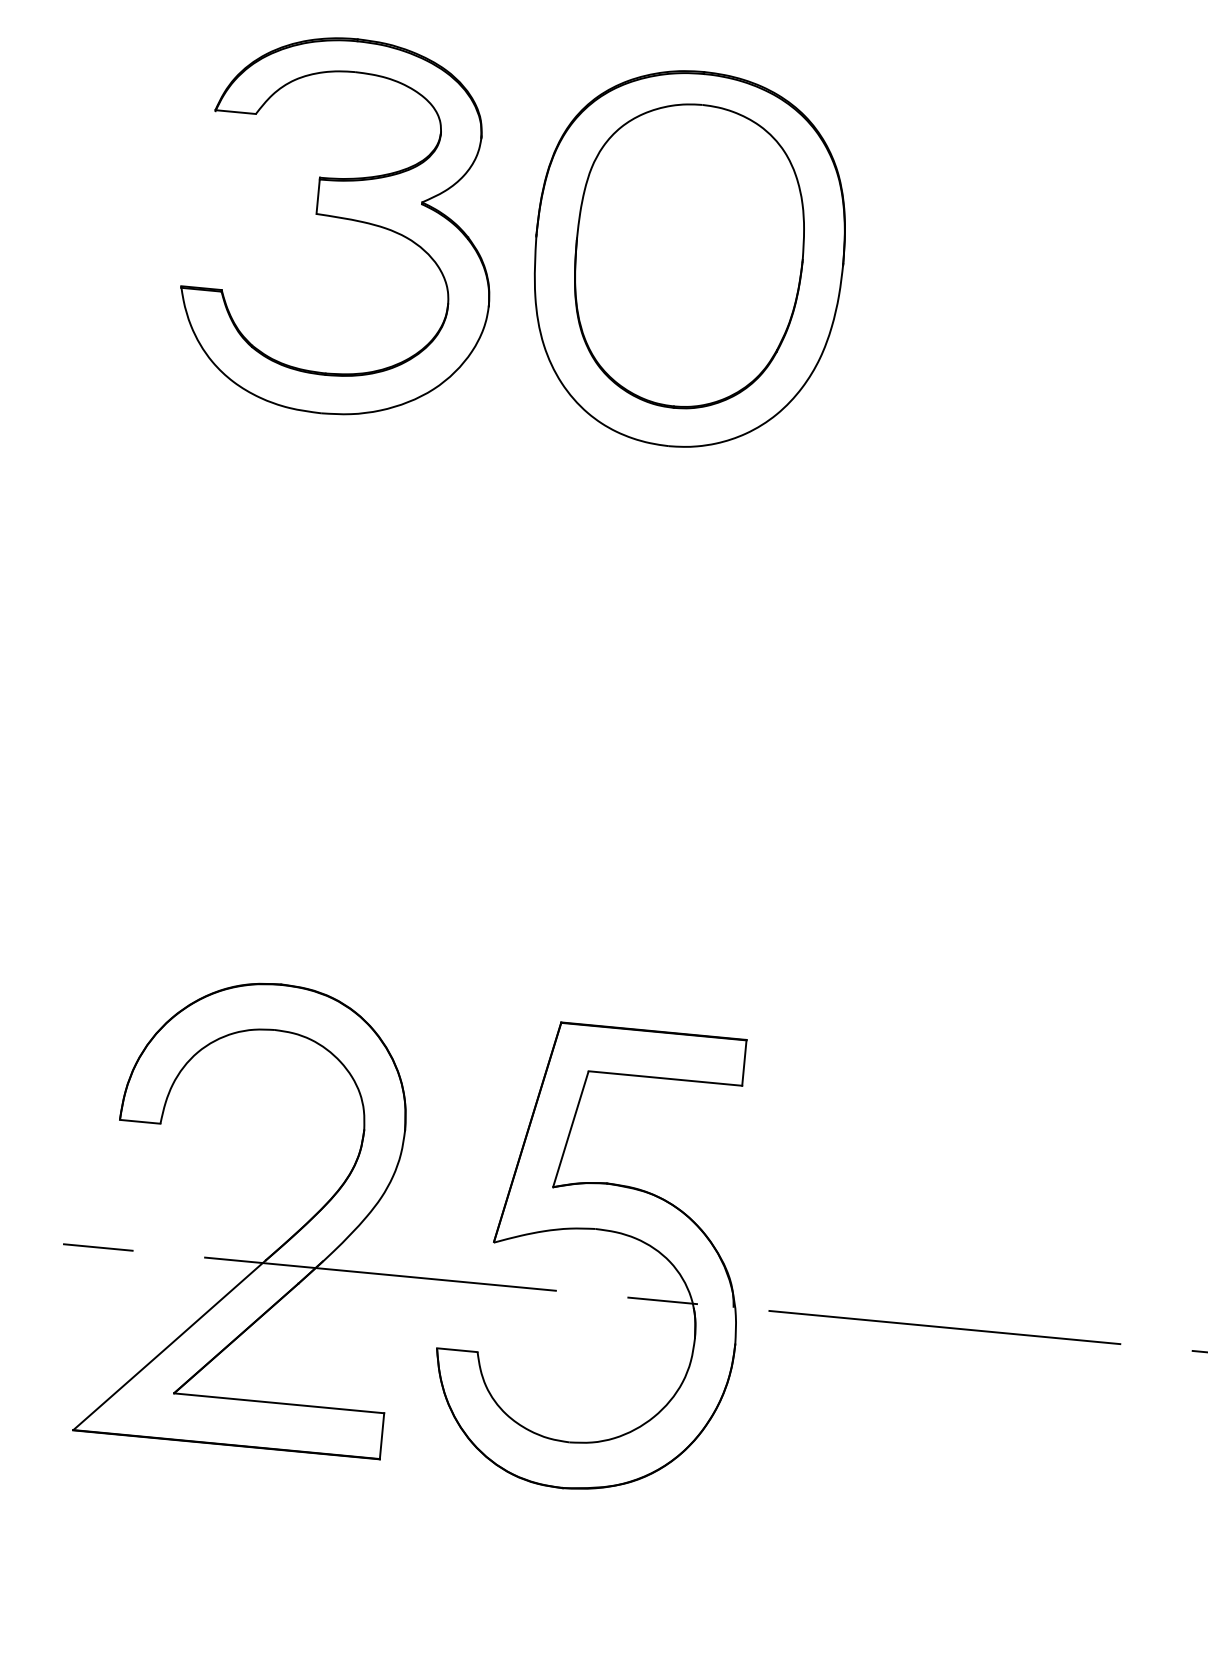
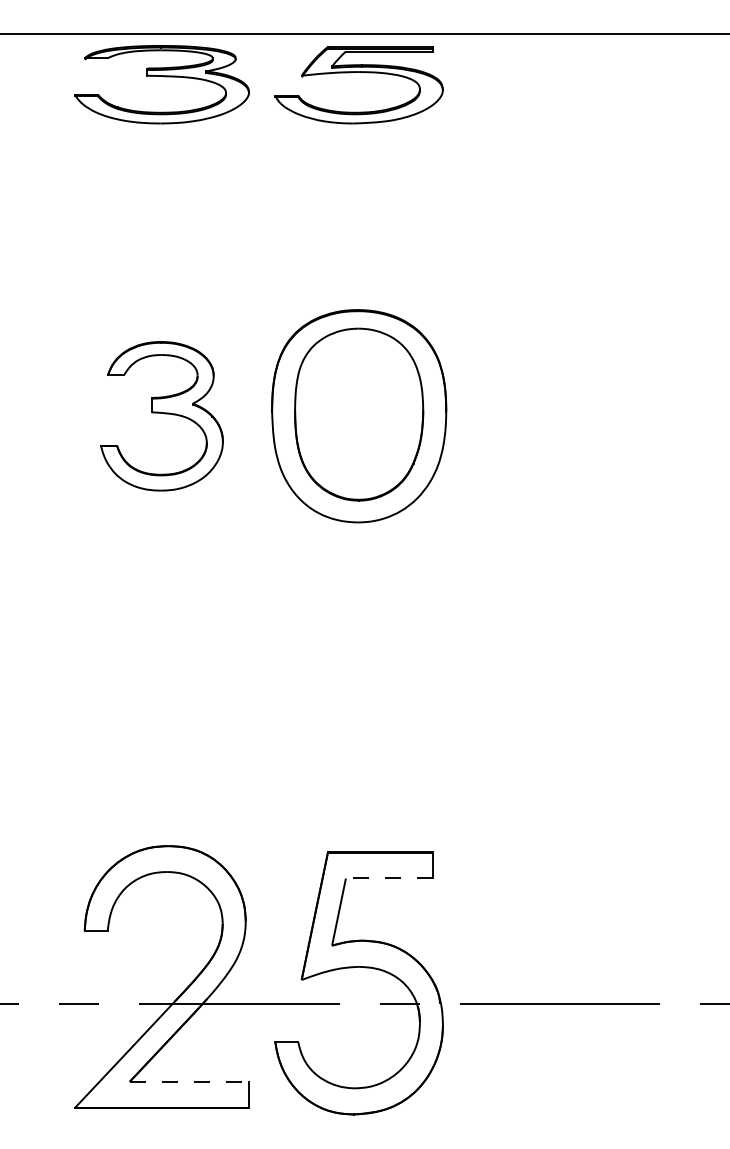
part: (340, 226) -> (161, 416), size x0.7
line: (665, 1078) -> (389, 878), solid -> dashed
line: (279, 1402) -> (189, 1081), solid -> dashed

